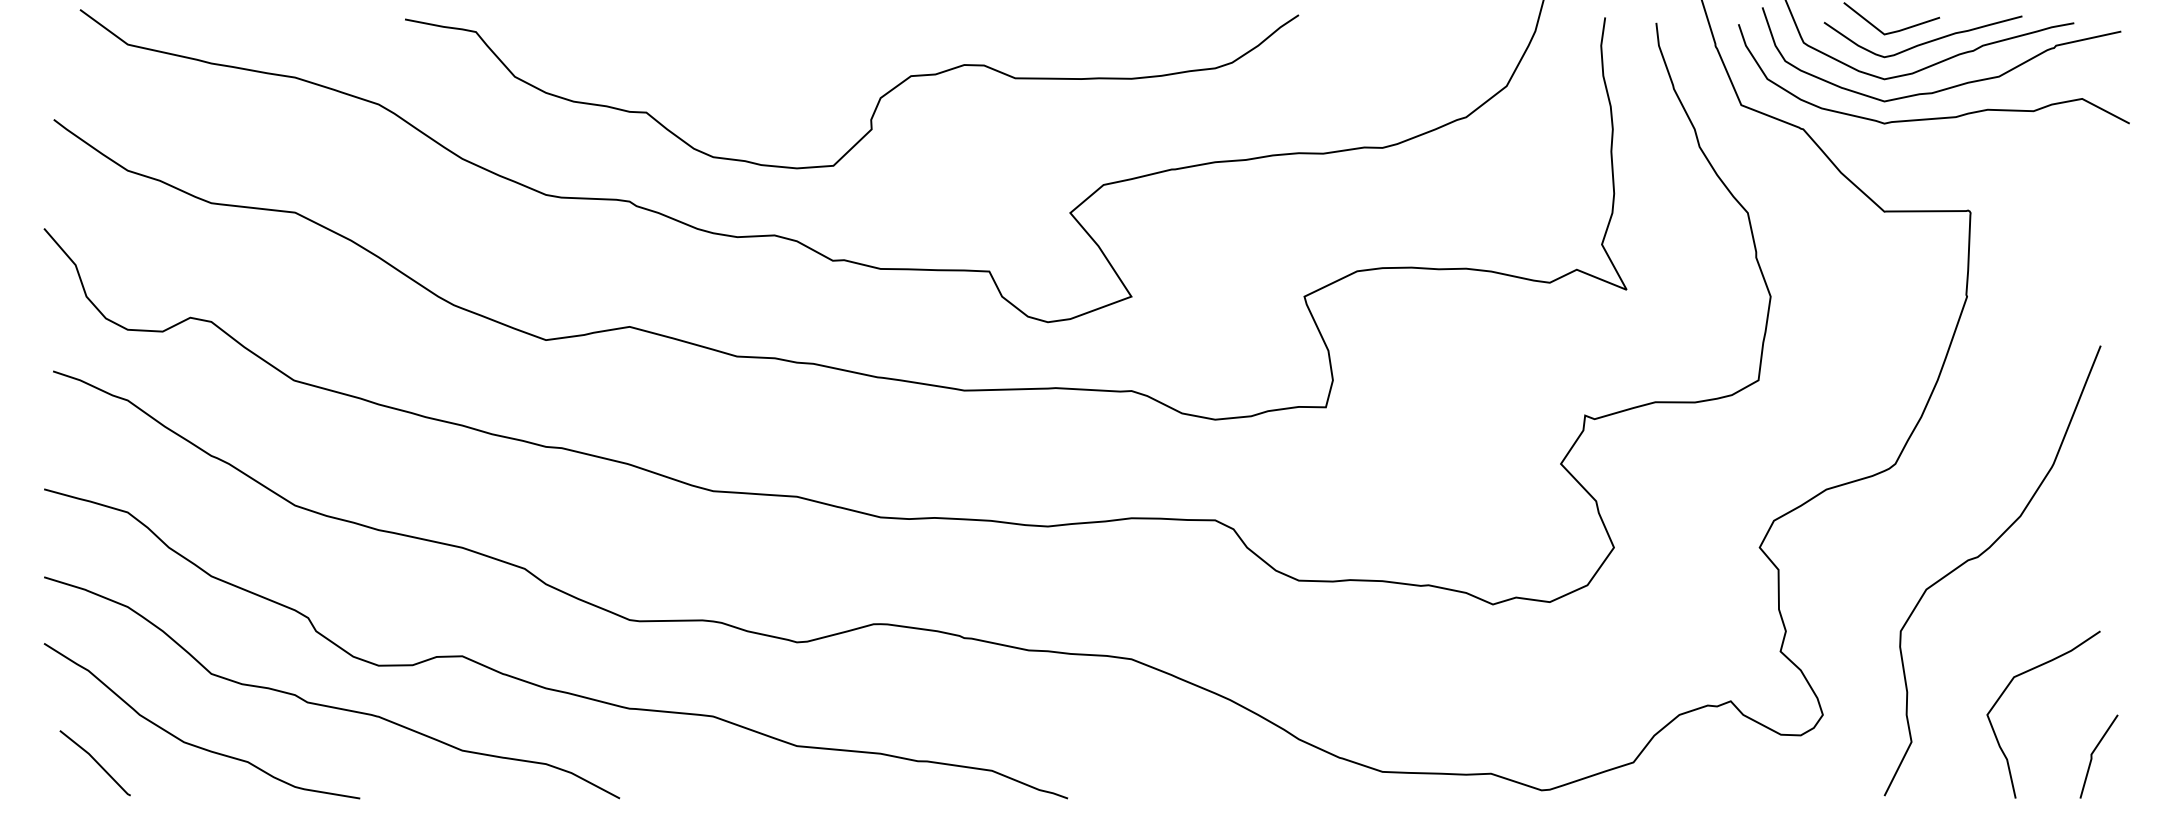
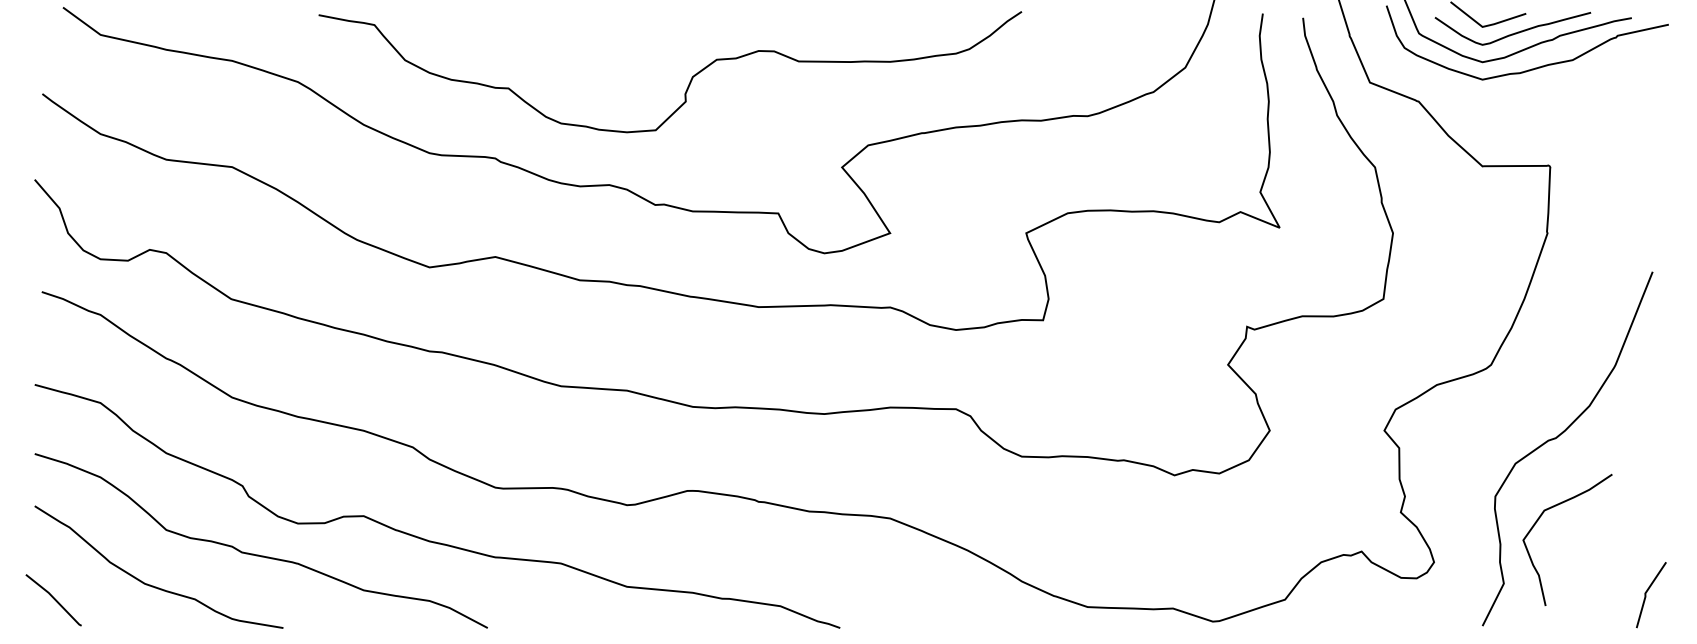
curve: (1934, 117) -> (1521, 92), removed
curve: (2007, 688) -> (1539, 519), moved
line: (95, 762) -> (53, 599), moved

